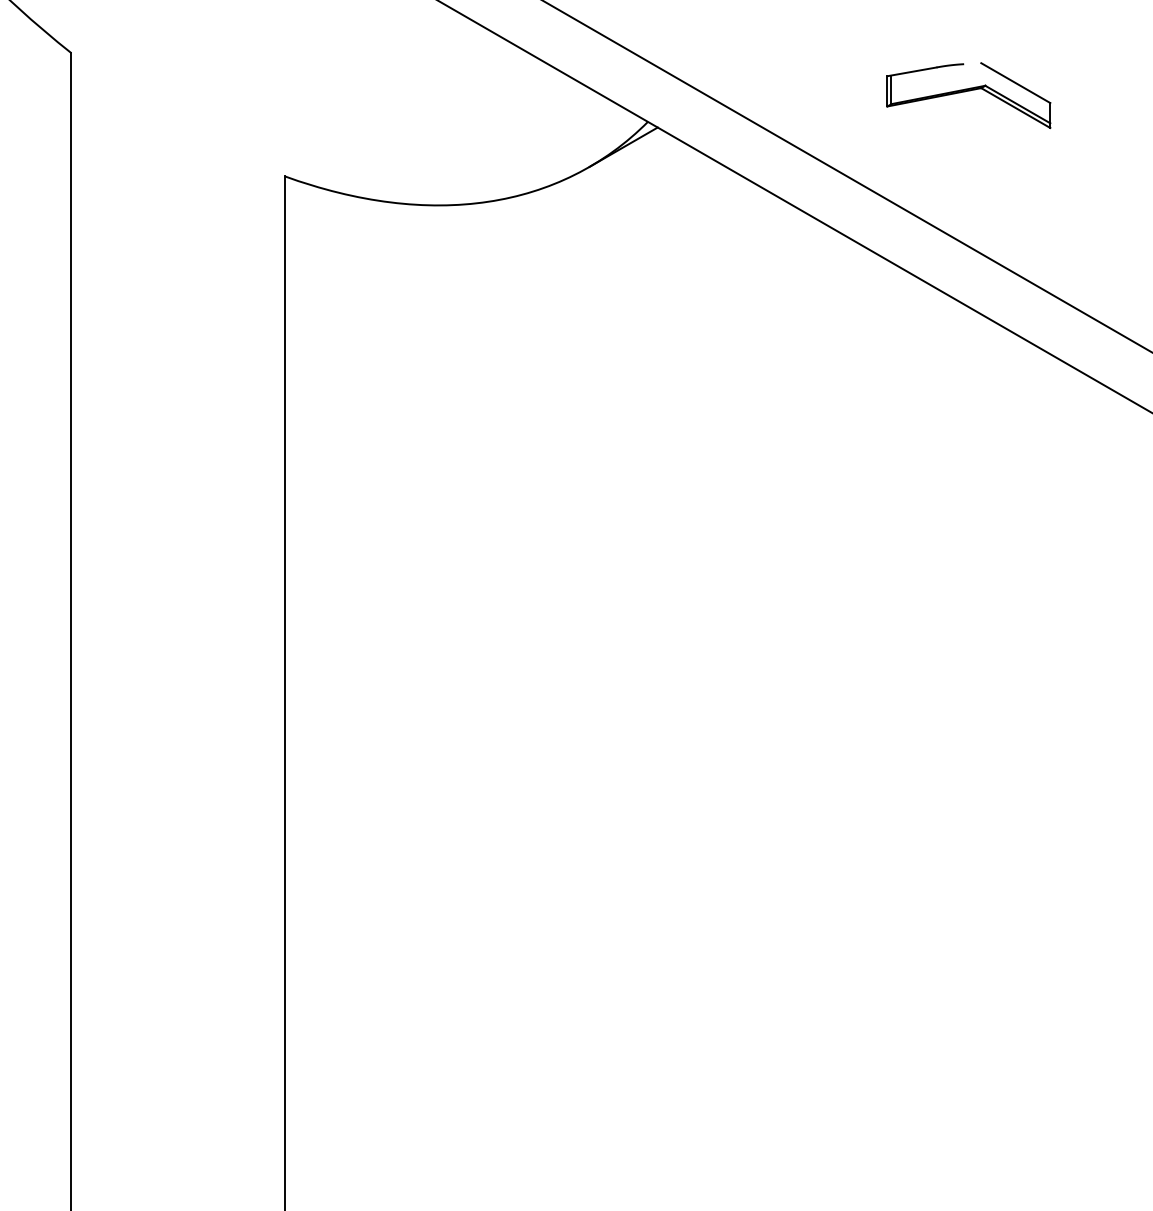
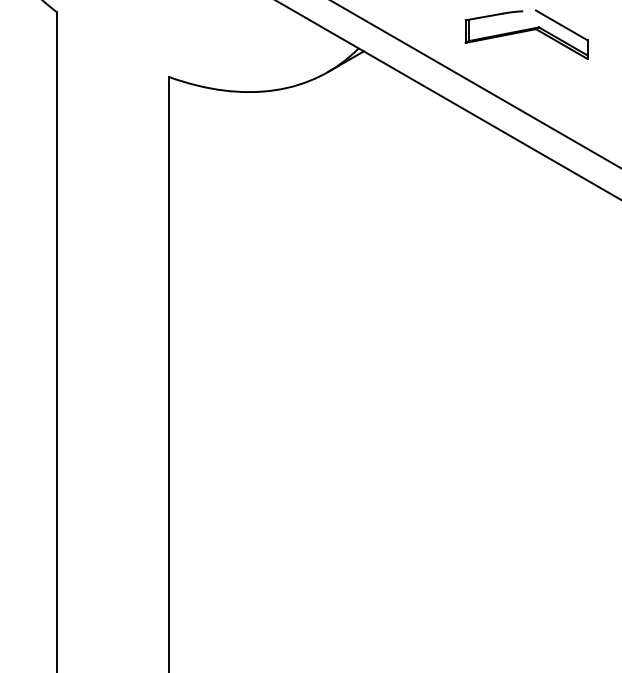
part: (968, 95) -> (526, 34), size x1.43

